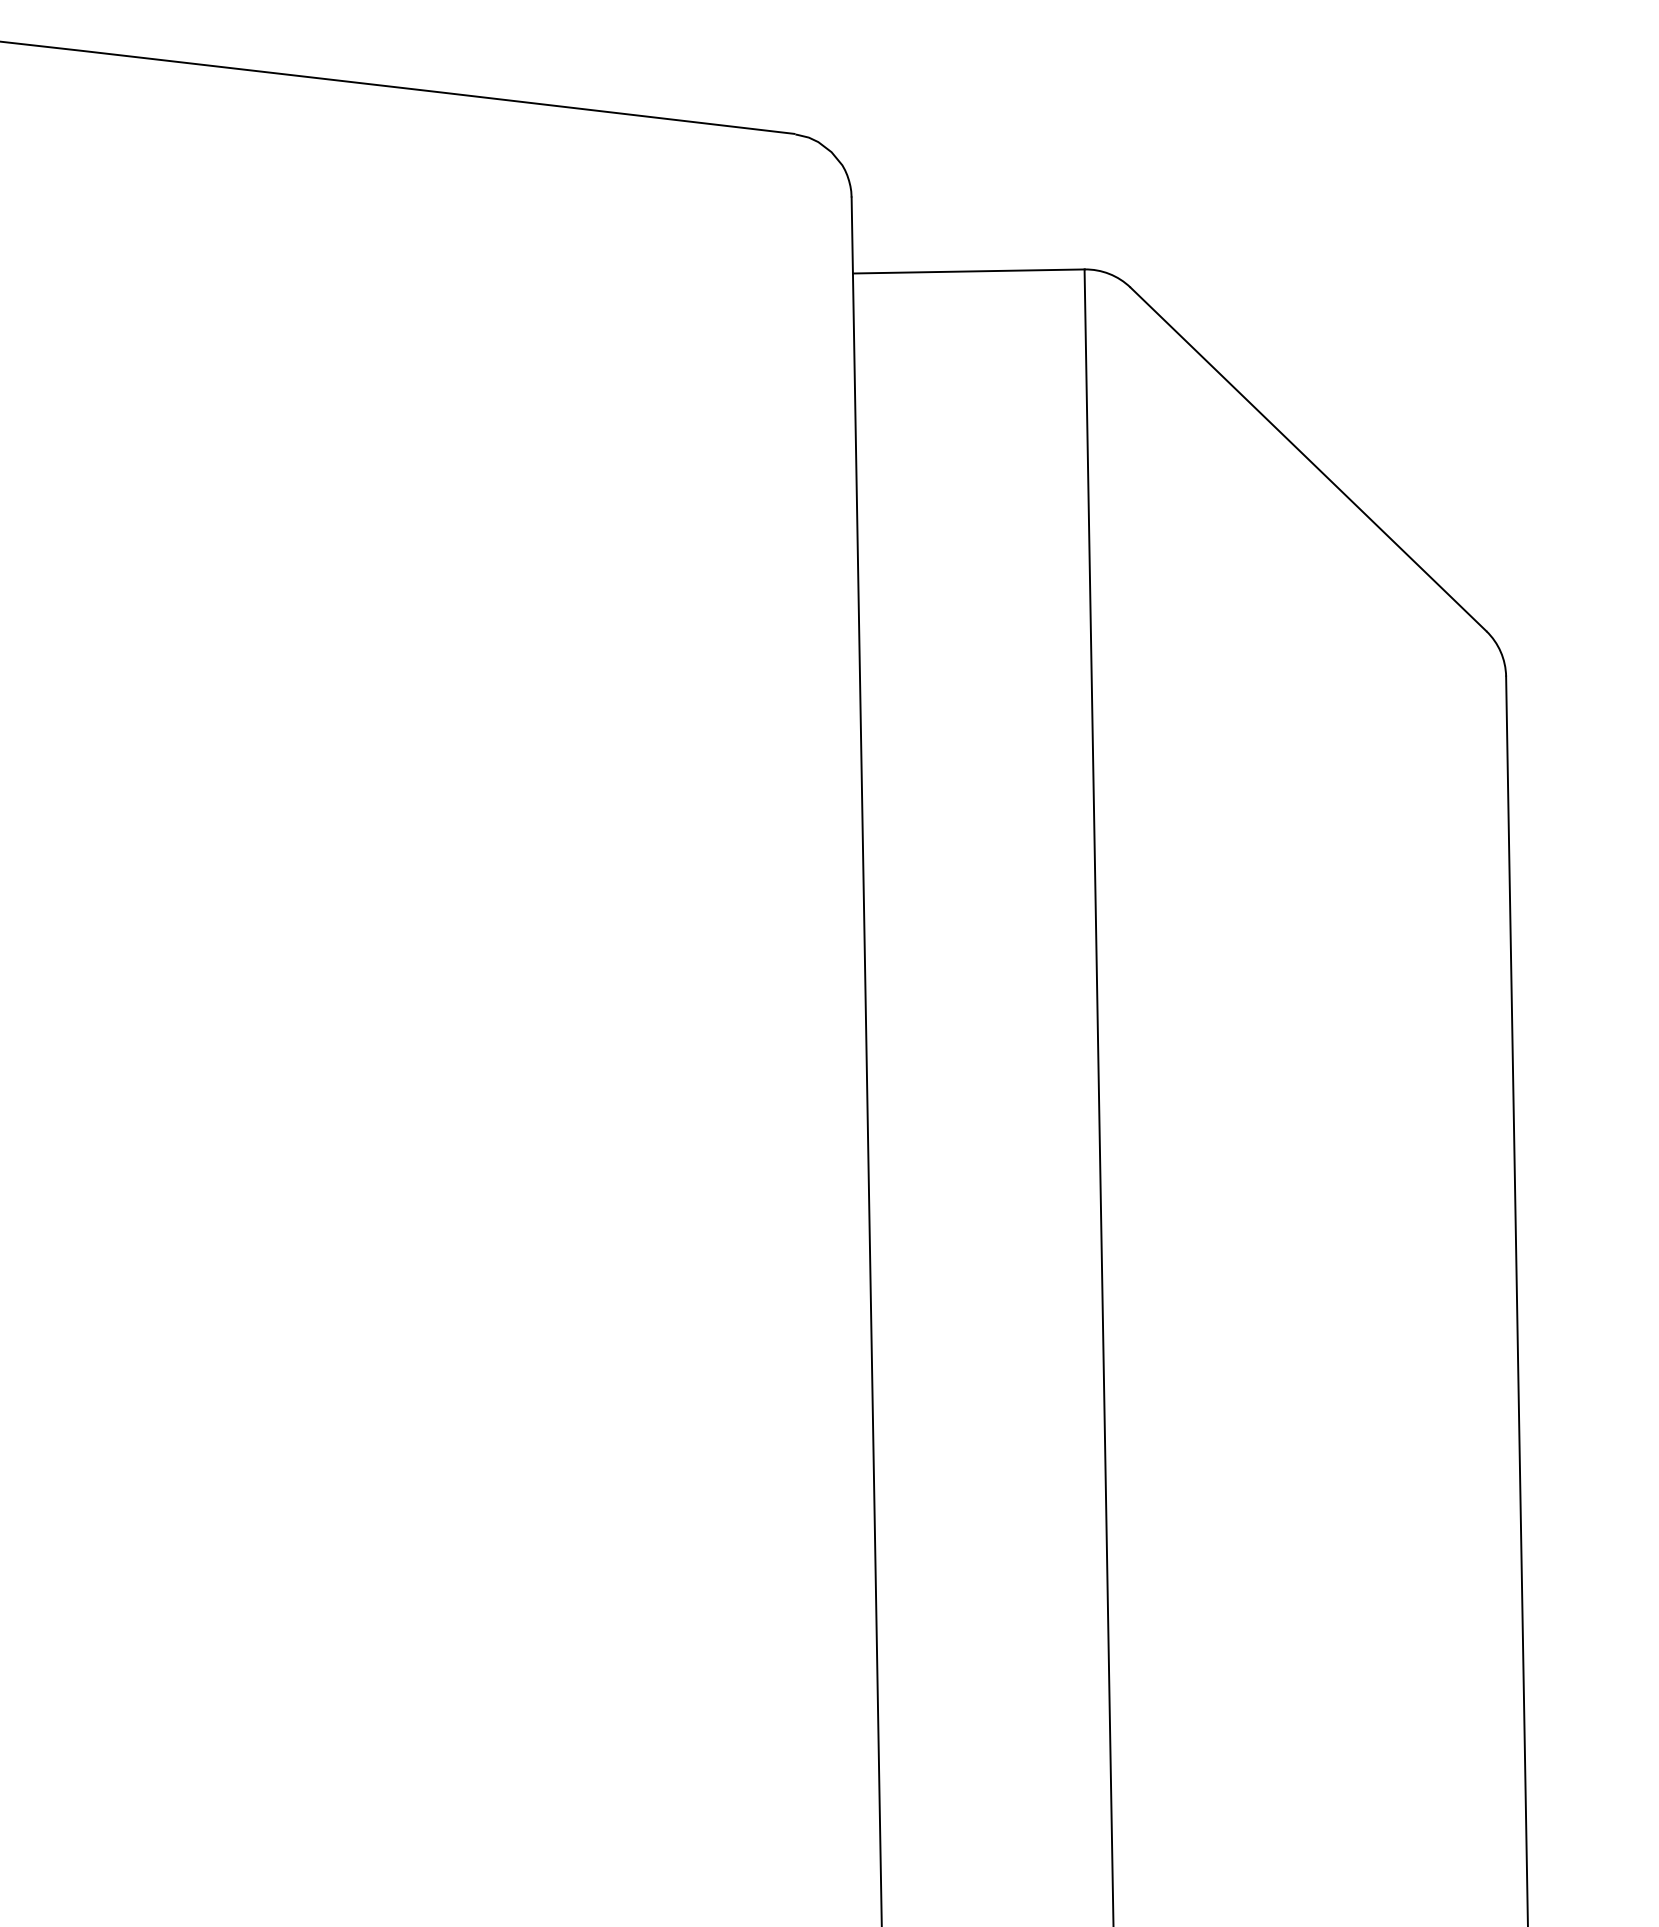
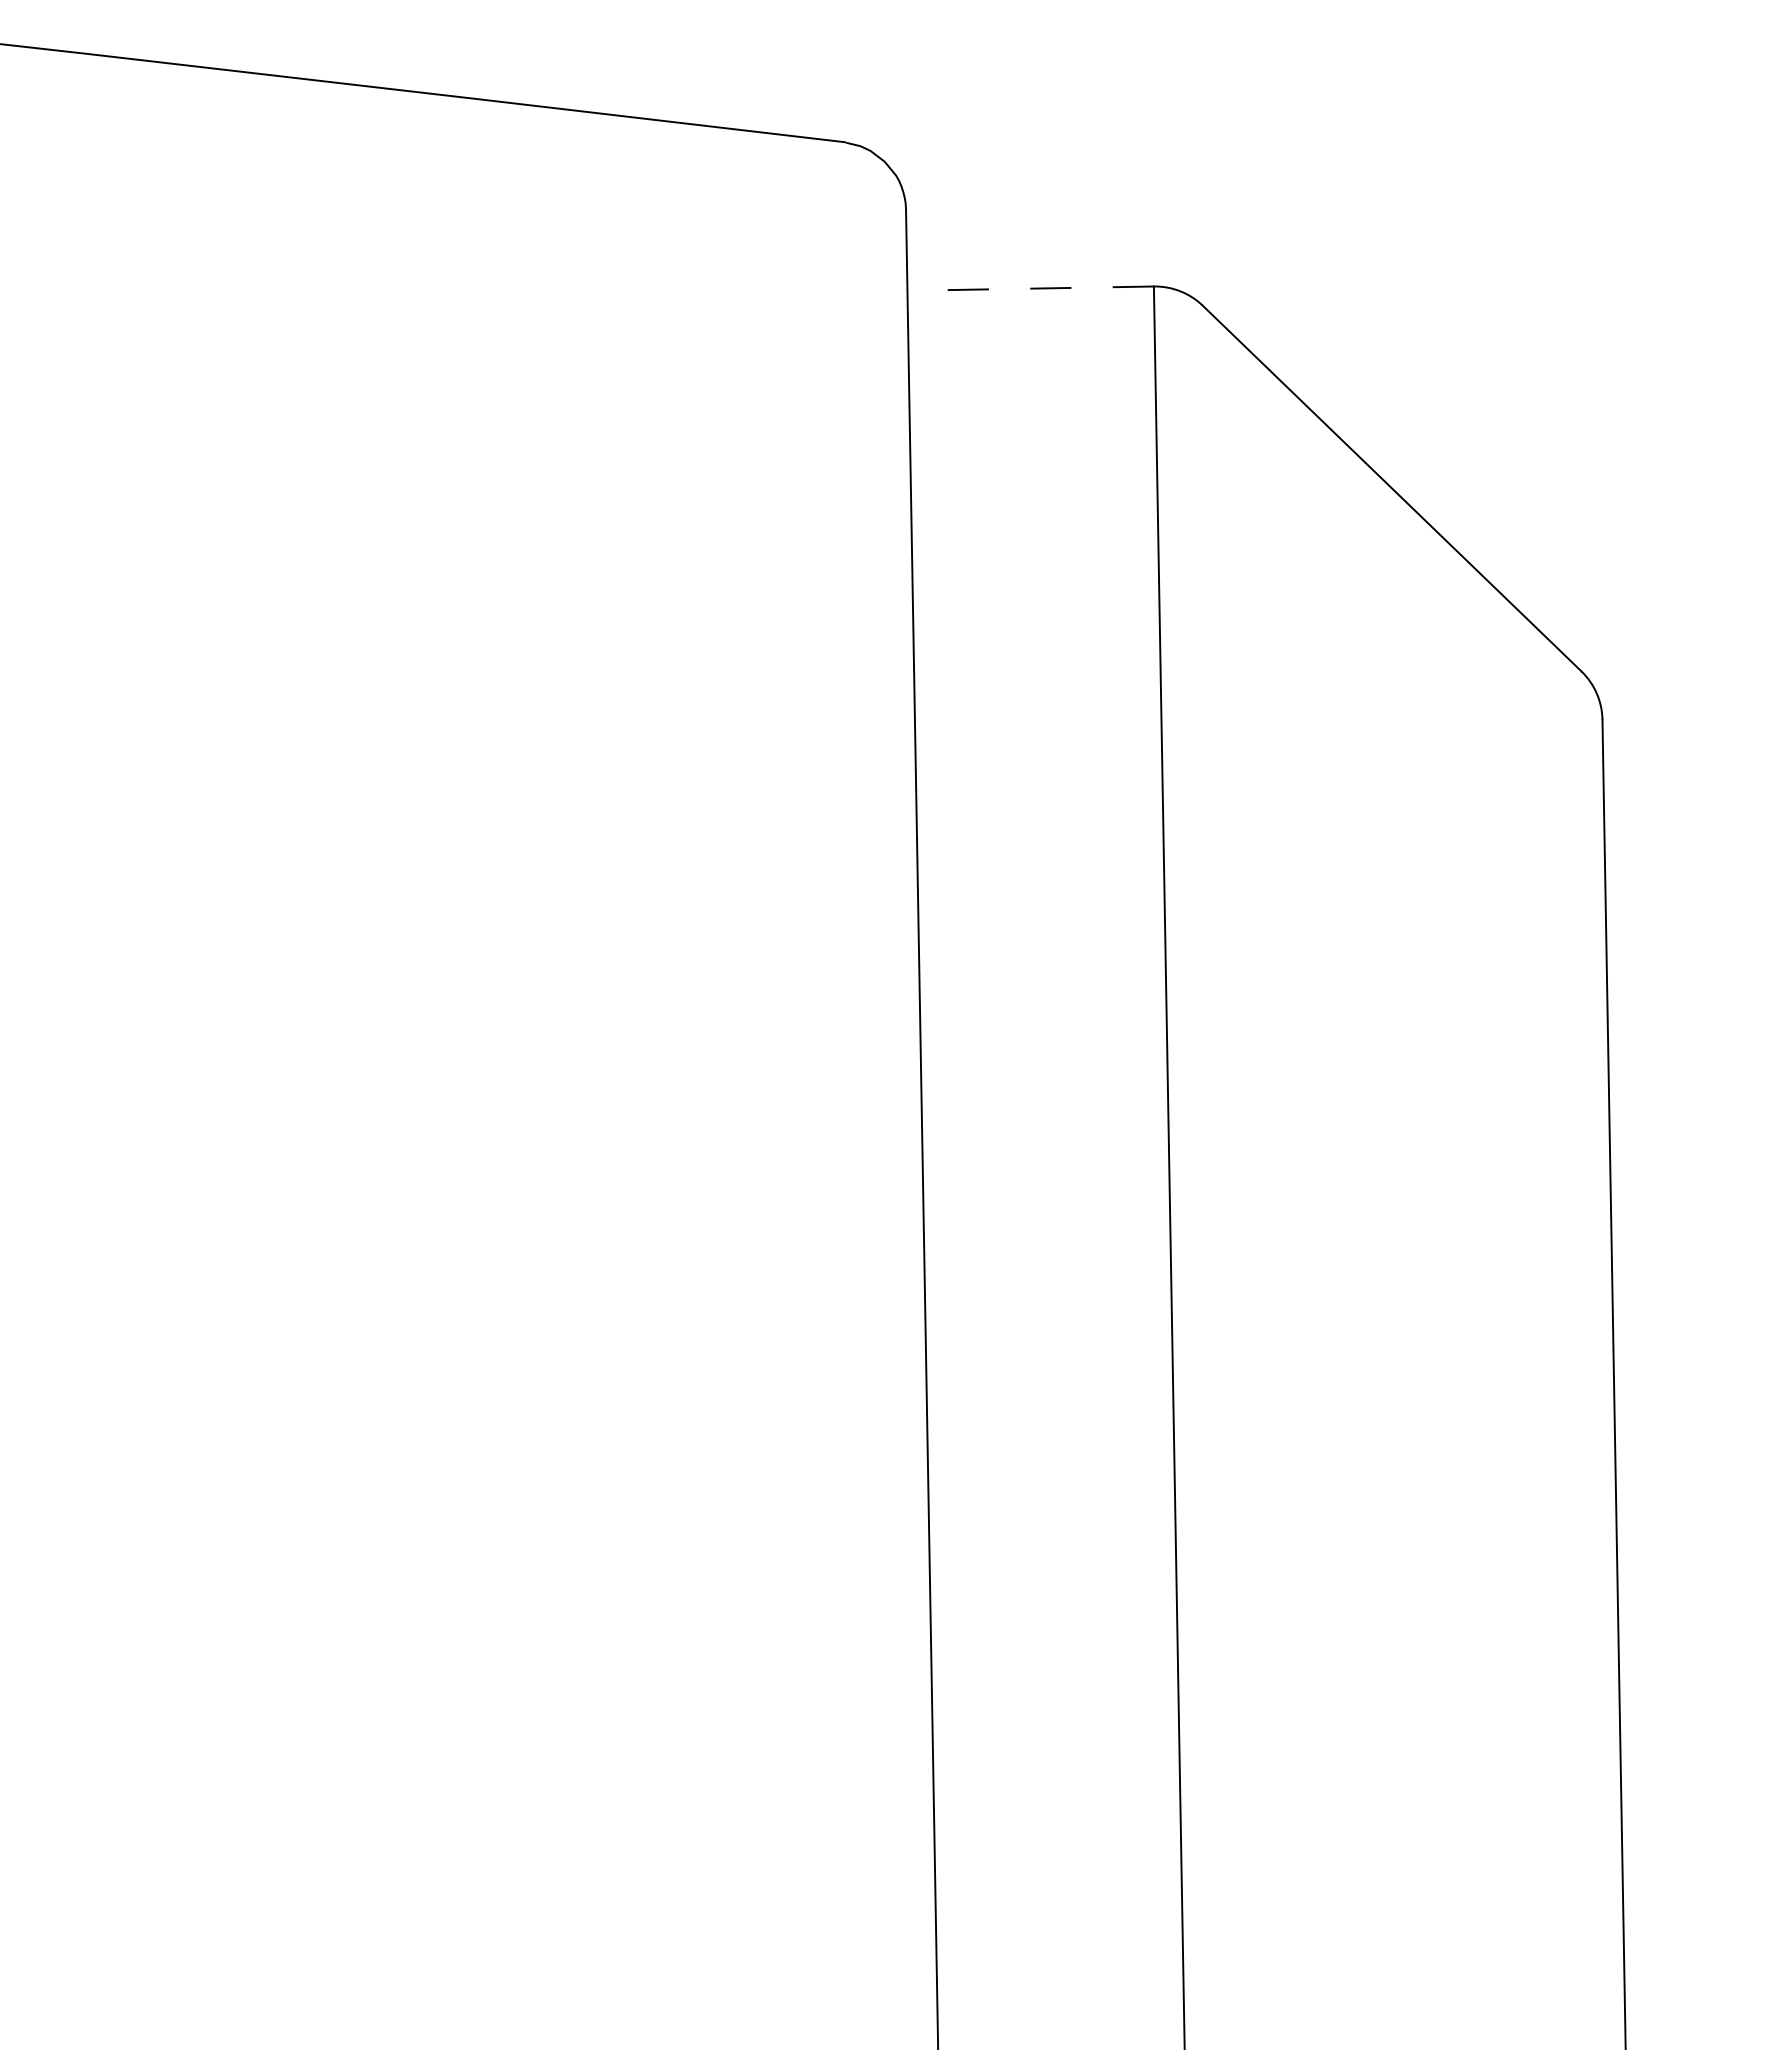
line: (968, 271) -> (1030, 288), solid -> dashed

